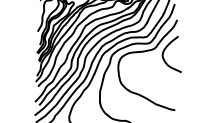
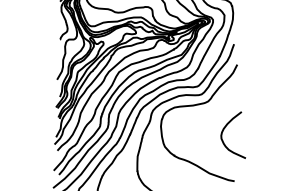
curve: (165, 49) -> (225, 128), moved

